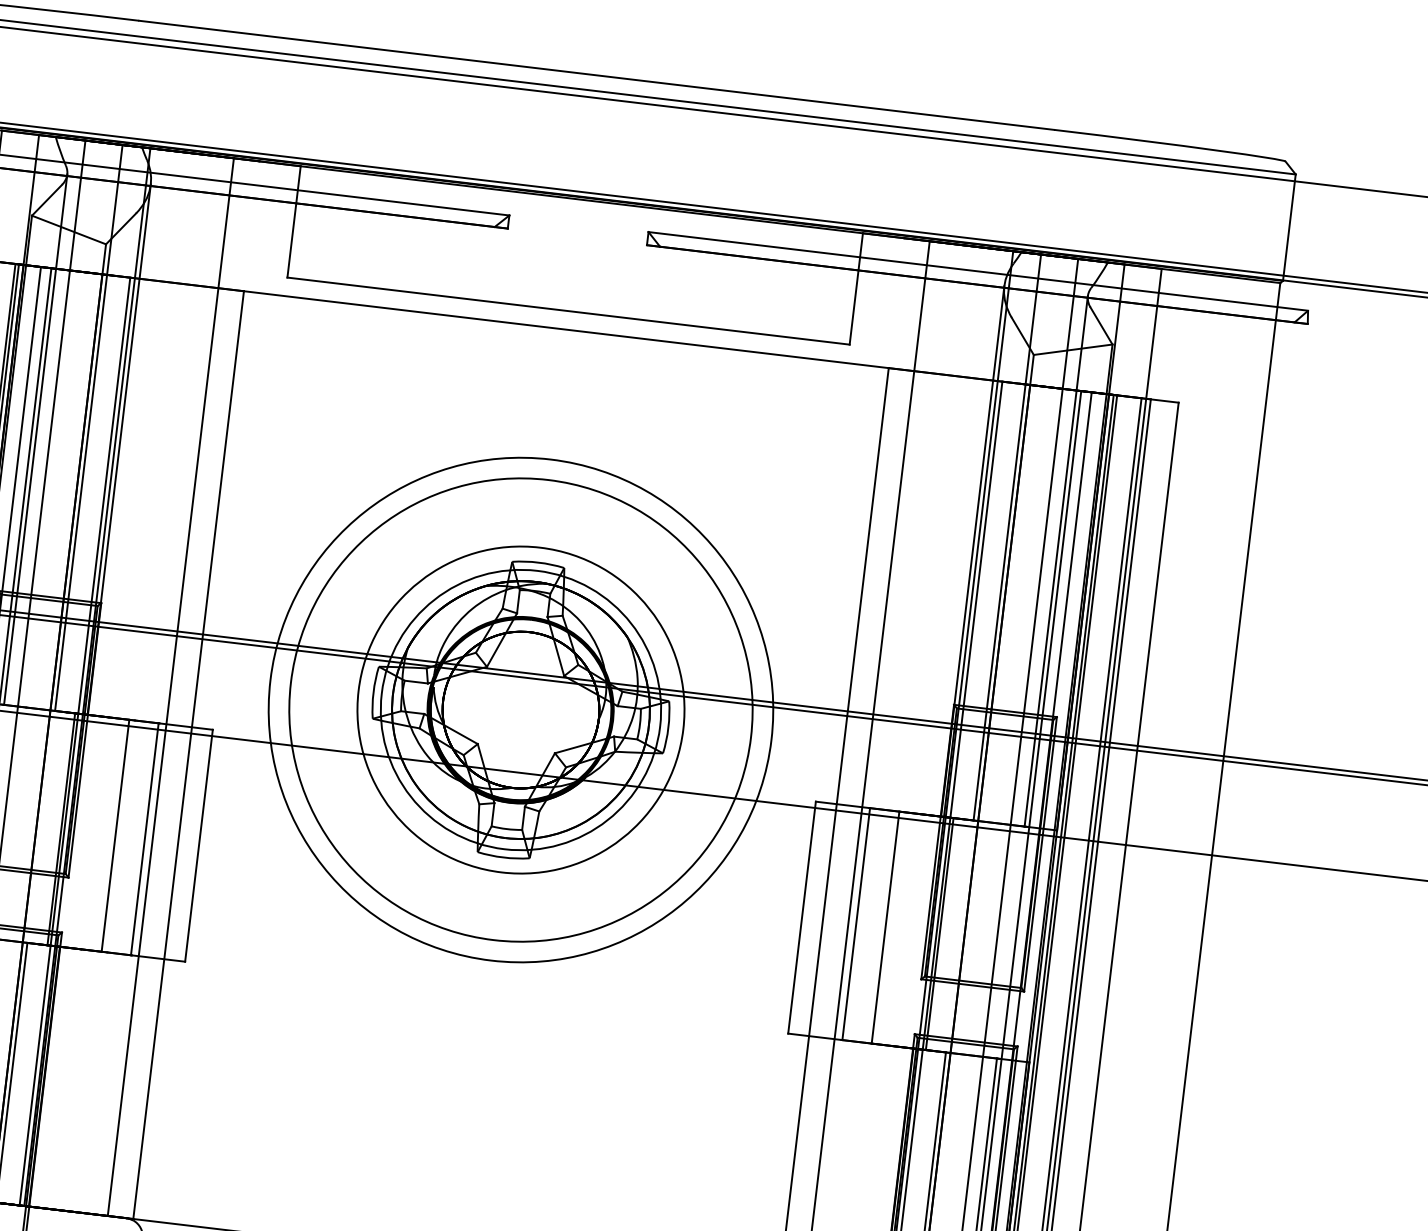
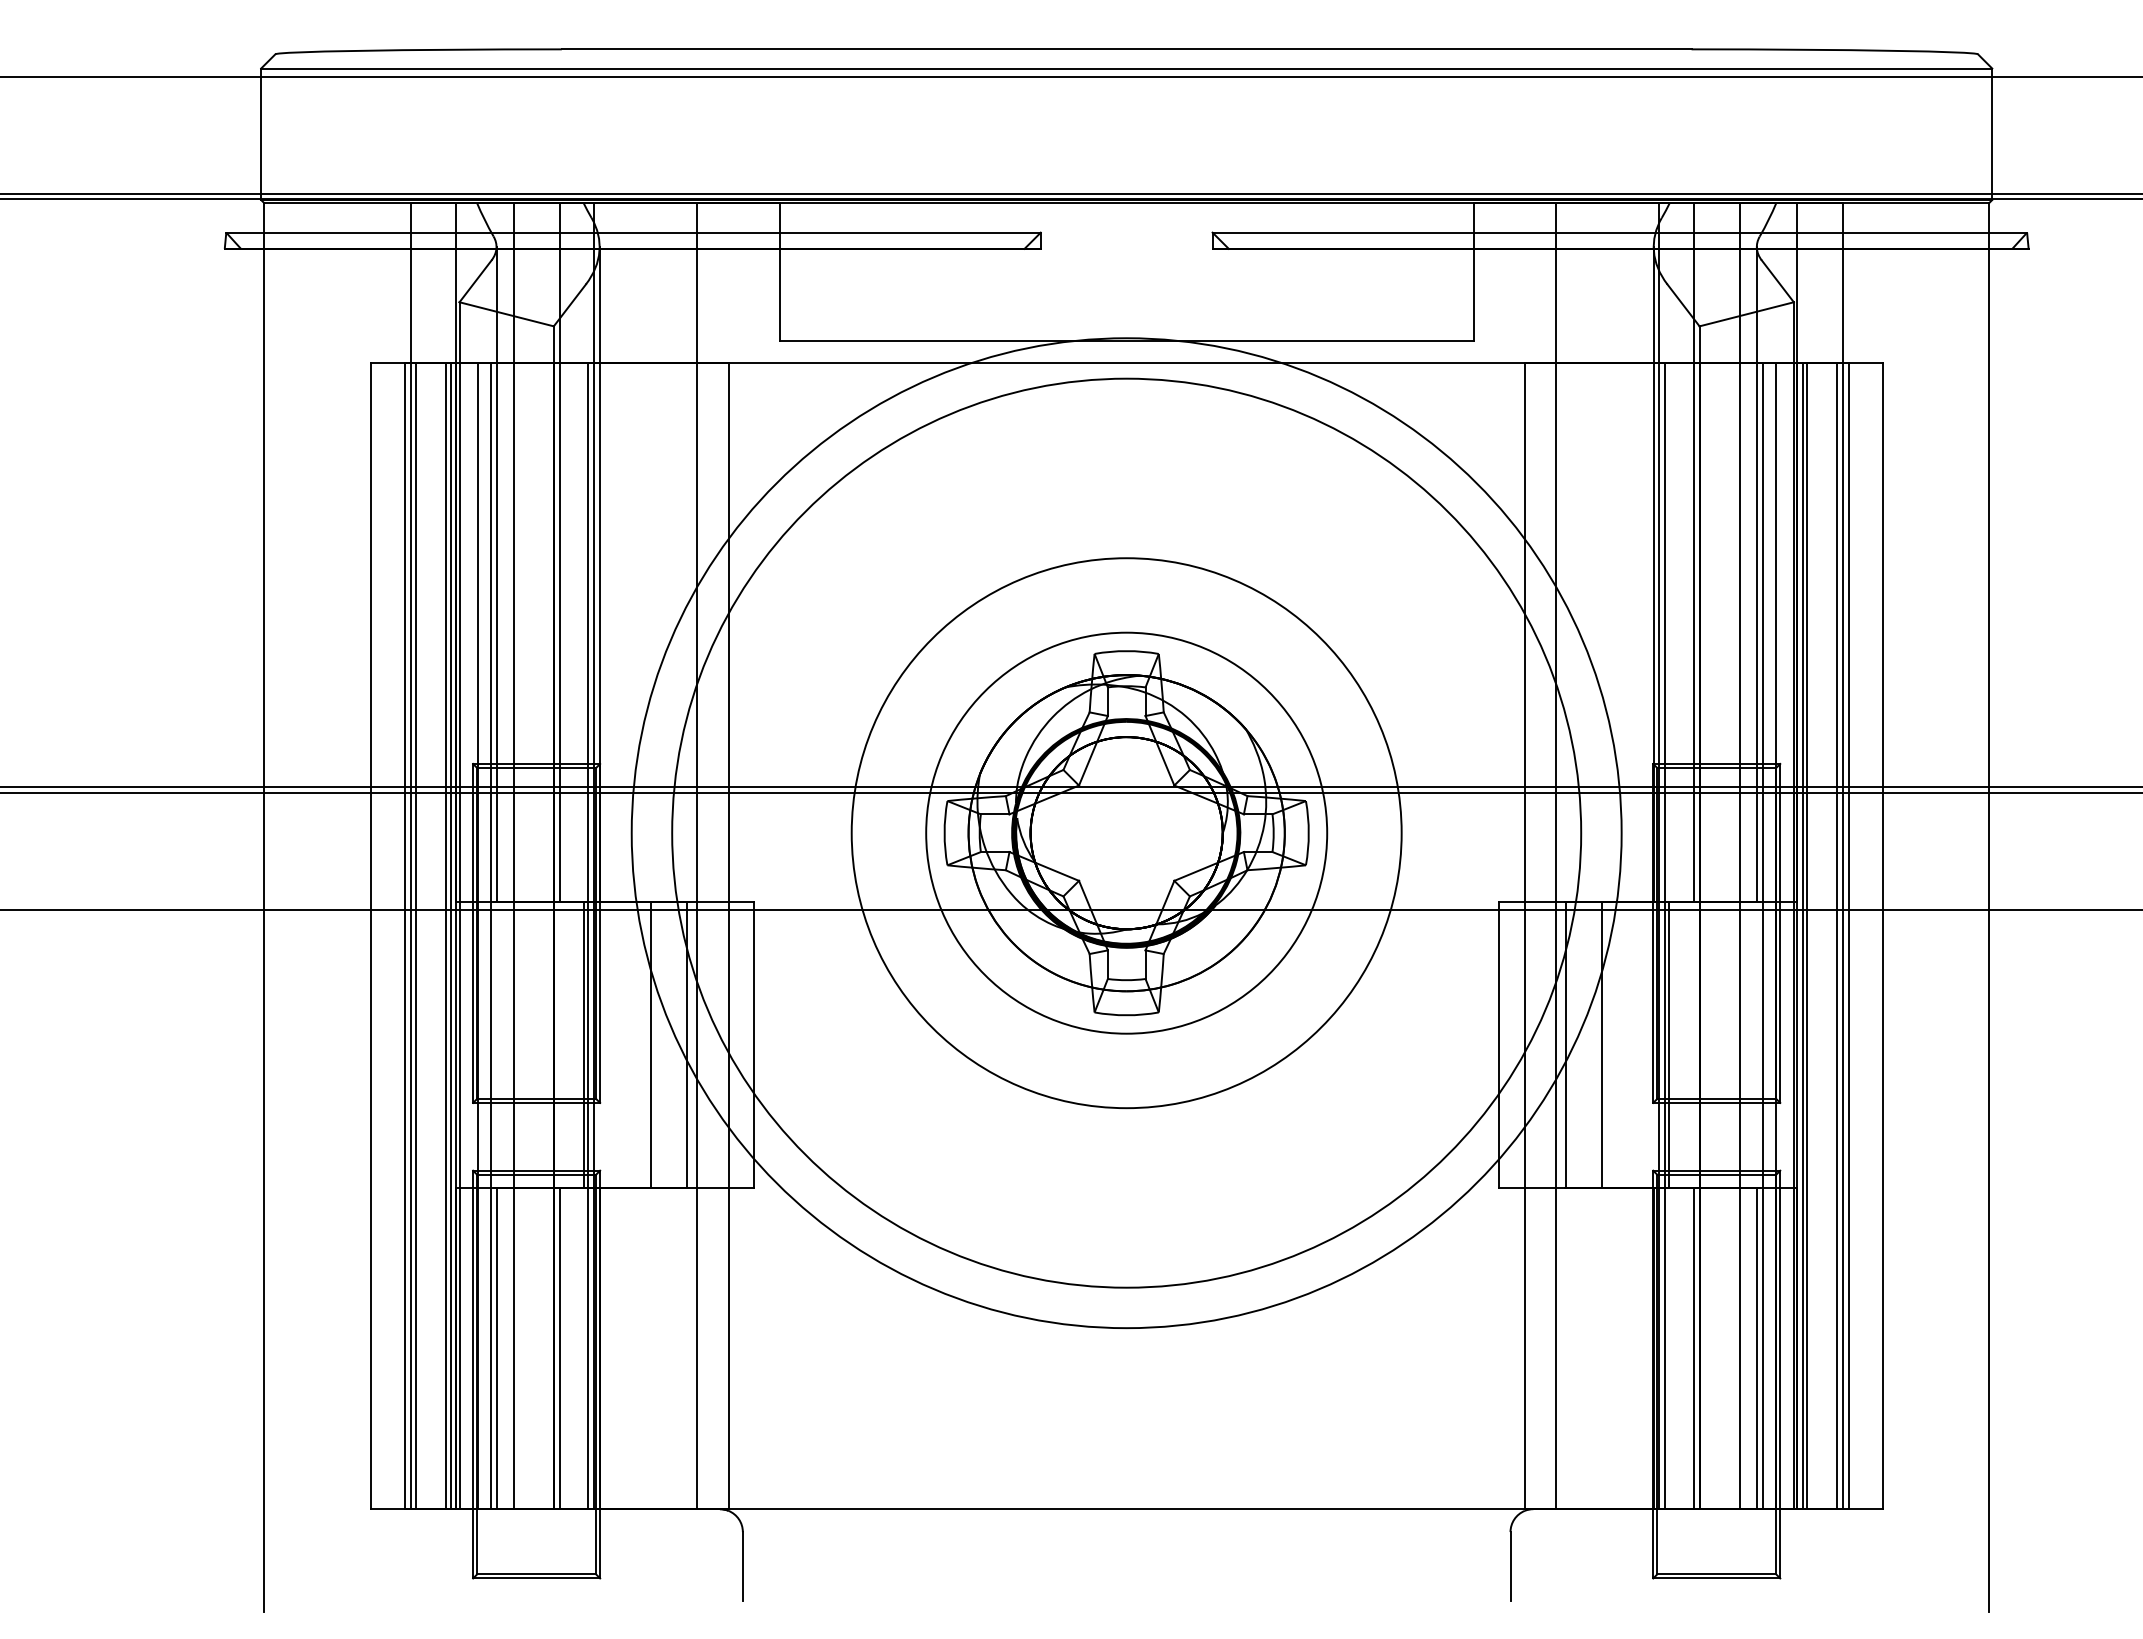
circle: (520, 709) -> (1126, 832), size x1.6
circle: (520, 710) -> (1126, 833), size x1.6
circle: (520, 710) -> (1126, 833), size x1.6

